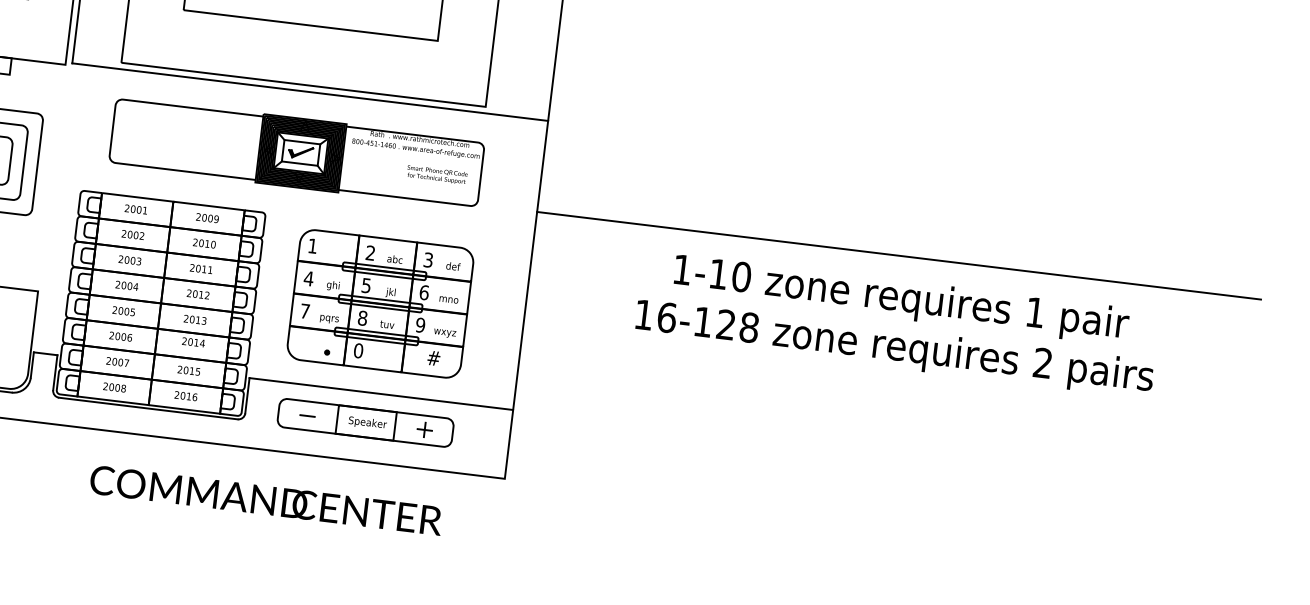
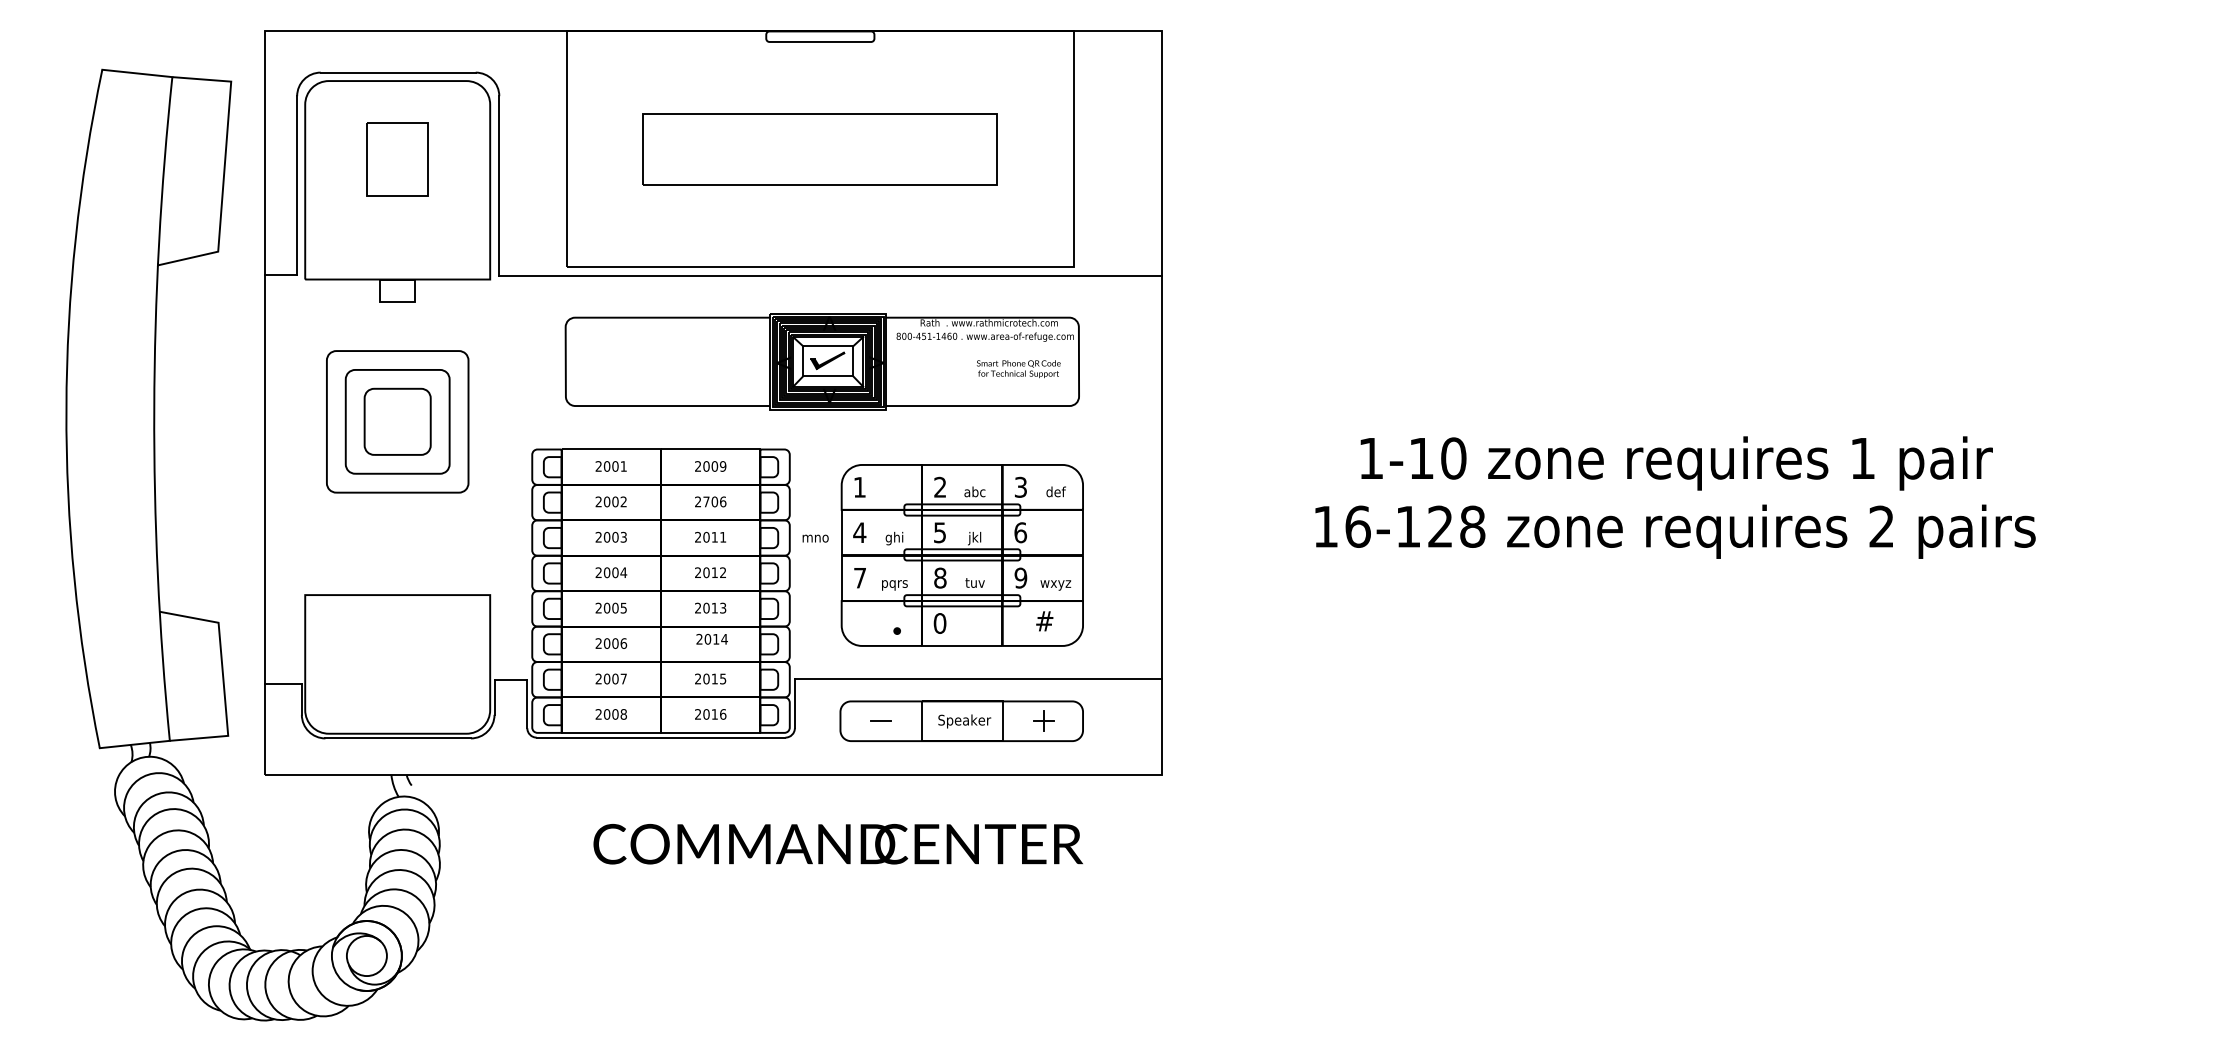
text: (207, 243) -> (714, 501), 2010 -> 2706
line: (899, 256) -> (1666, 403), removed
text: (448, 299) -> (815, 538), moved

